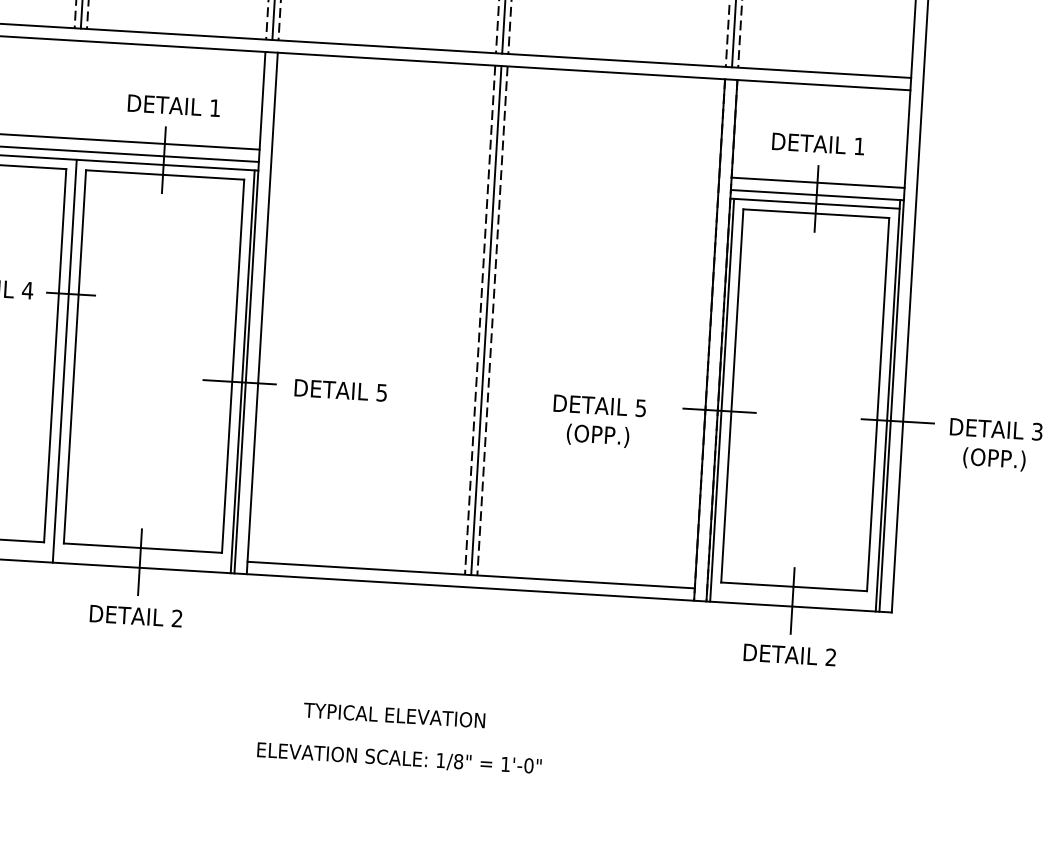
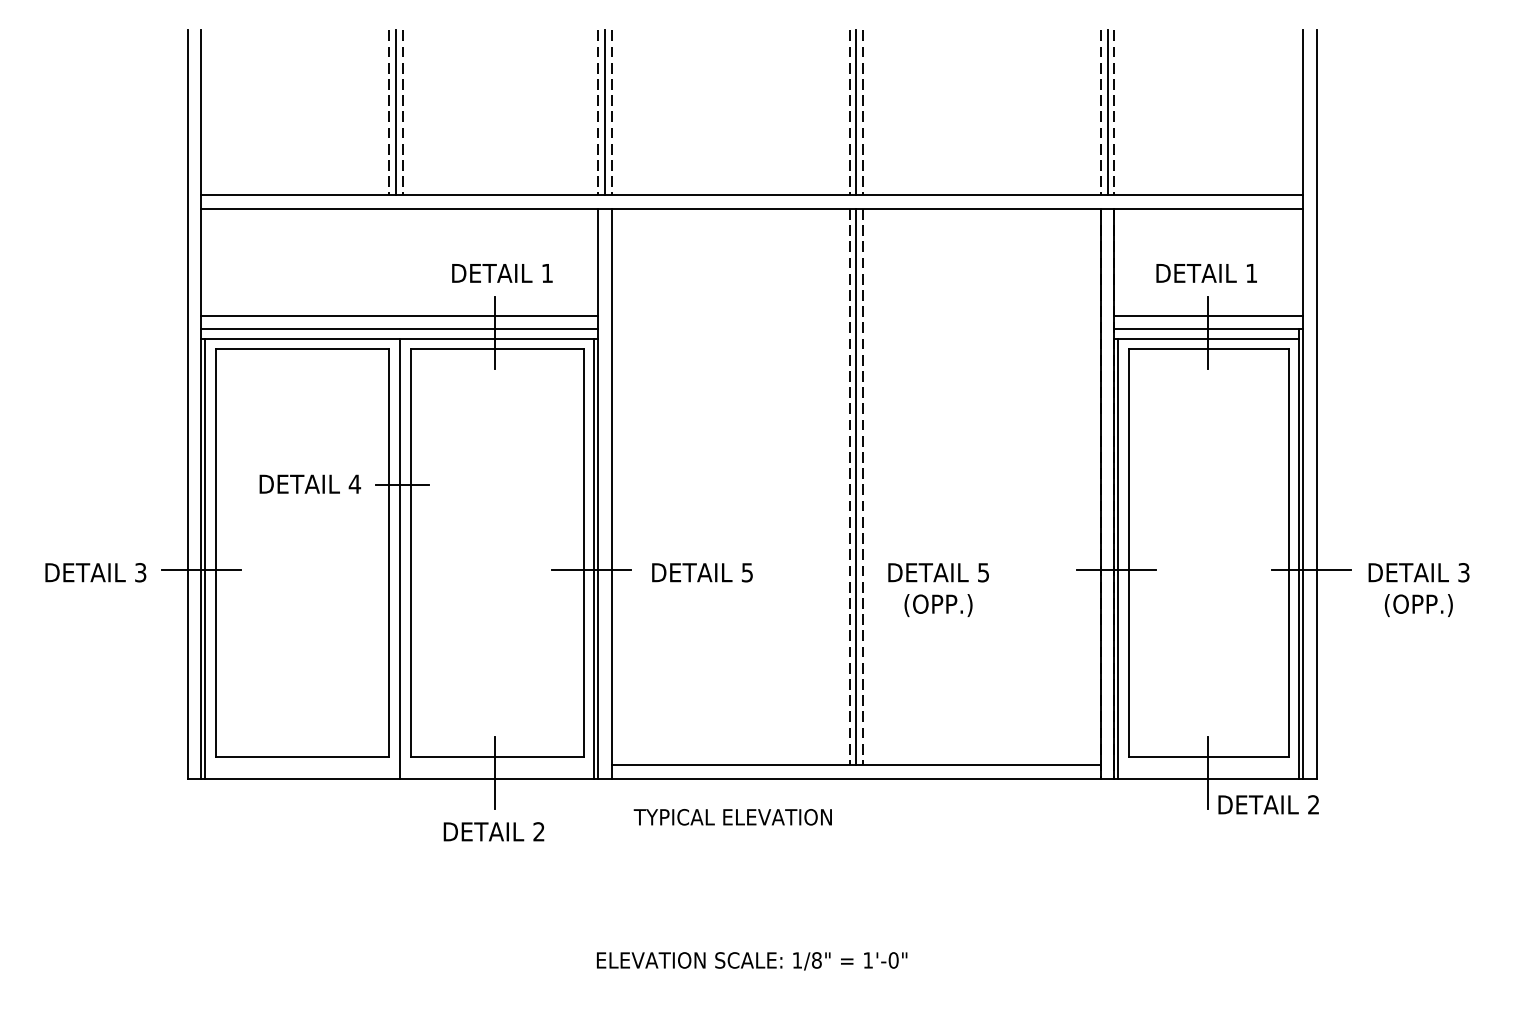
text: (598, 421) -> (938, 589), moved
text: (789, 654) -> (1268, 804), moved
text: (394, 715) -> (732, 817), moved
text: (399, 759) -> (752, 961), moved

